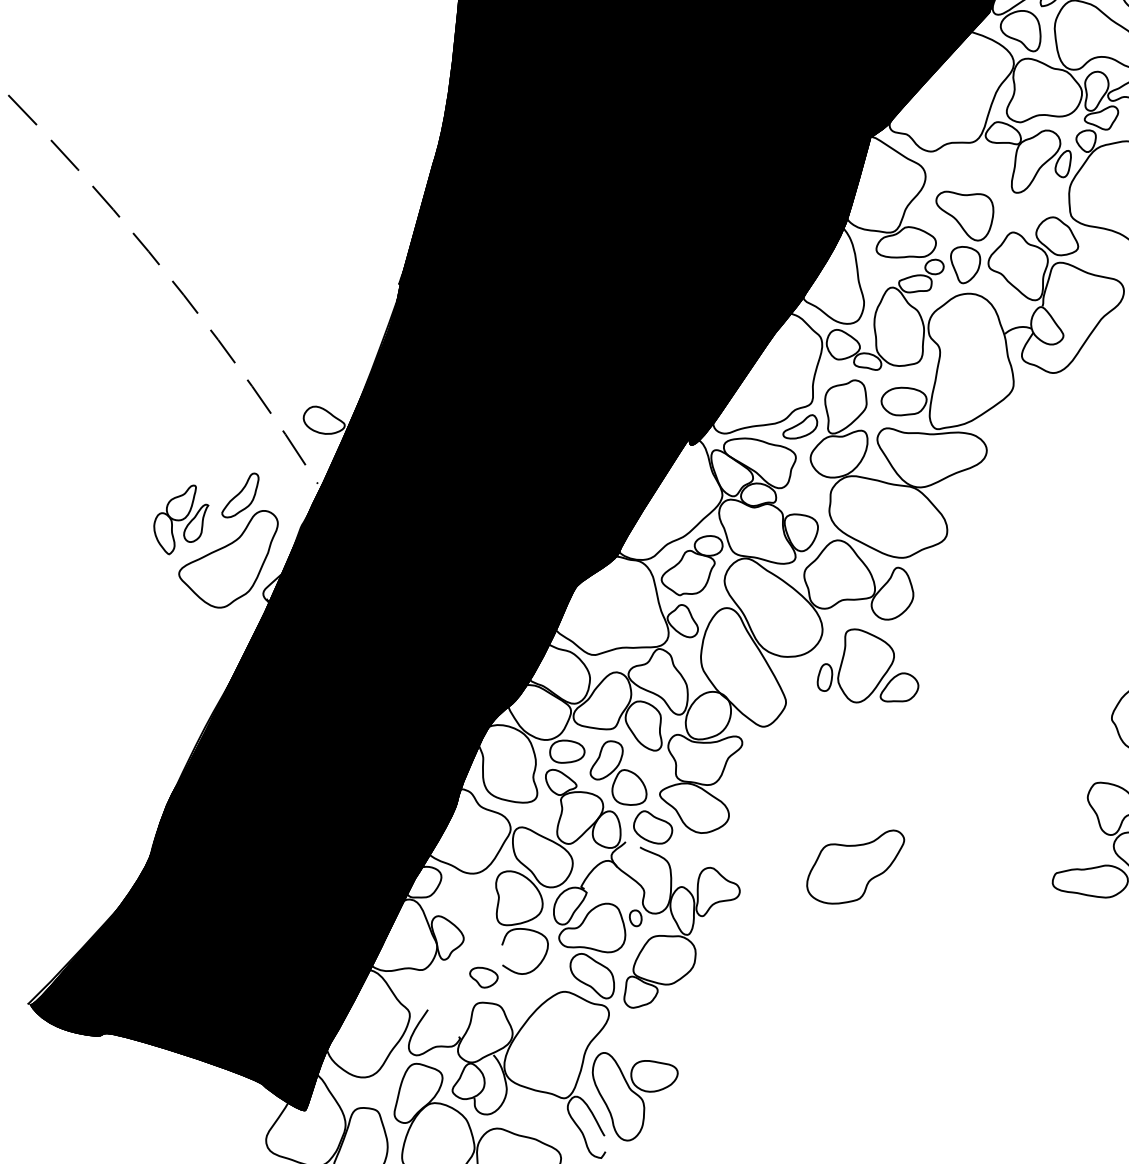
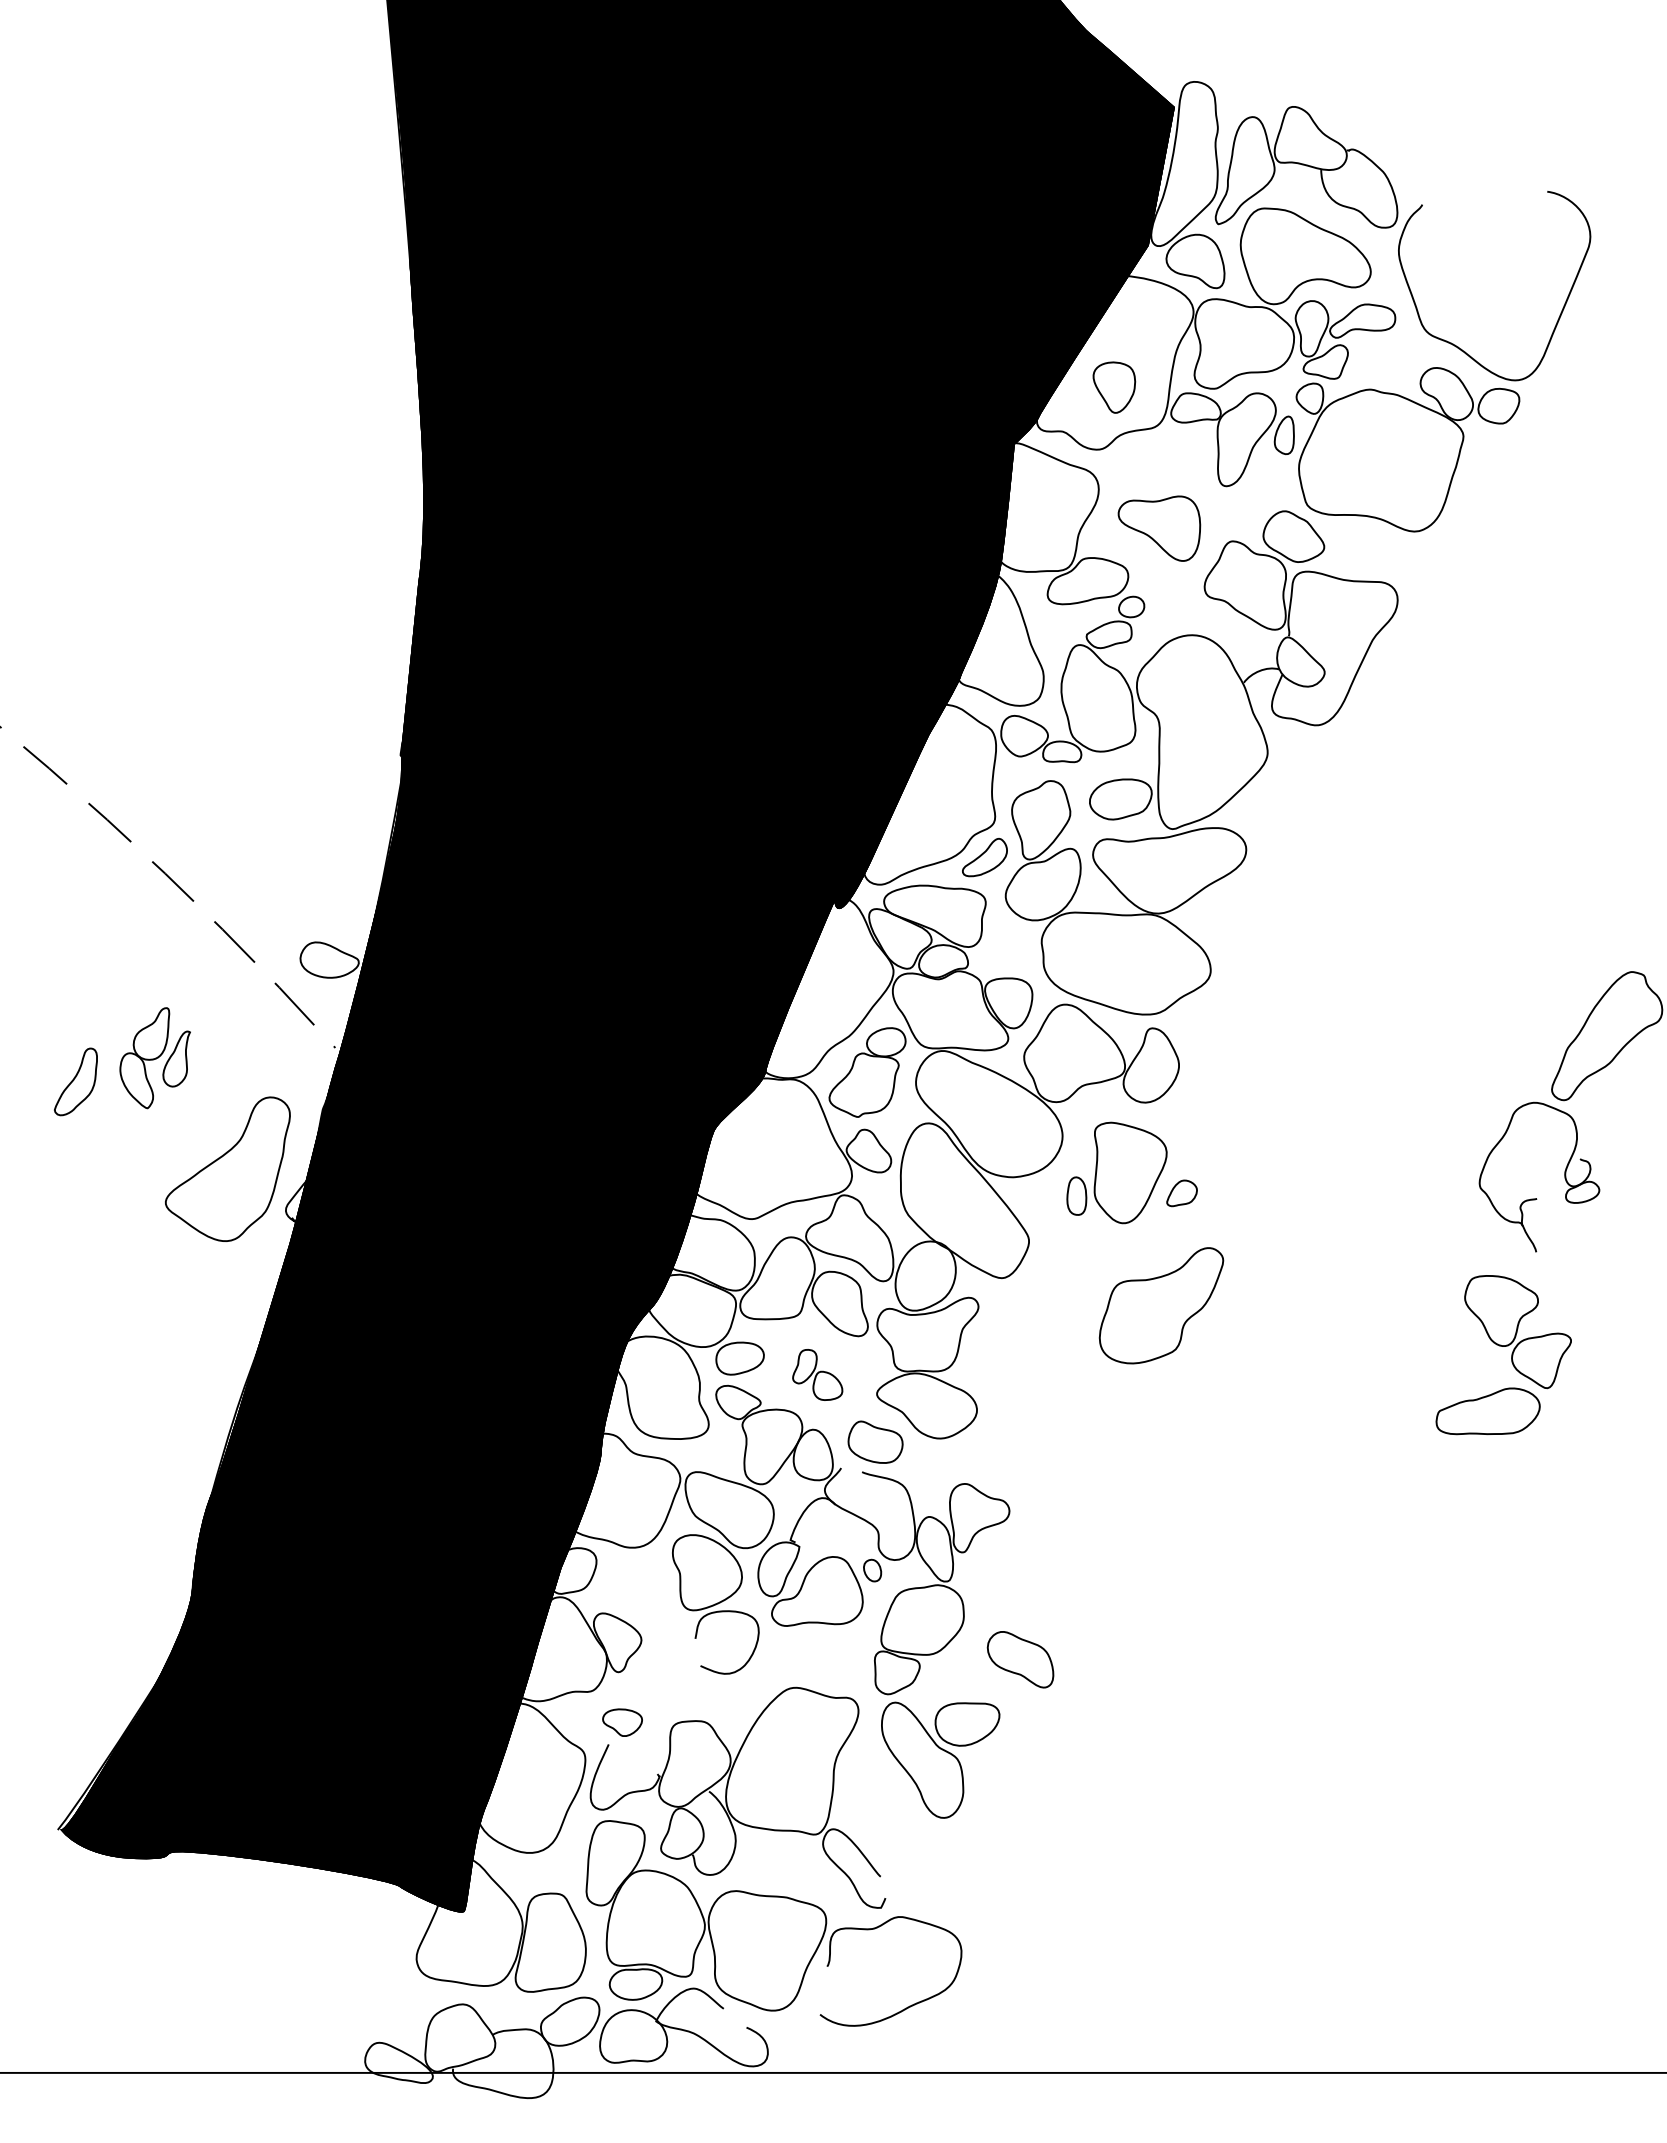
part: (964, 265) -> (1114, 387), moved
part: (240, 495) -> (75, 1081), moved
part: (180, 519) -> (154, 1058), moved
part: (899, 688) -> (1181, 1193), size x0.6
part: (620, 772) -> (817, 1374), size x0.6
part: (855, 865) -> (1161, 1305), moved
part: (592, 975) -> (1020, 1659), moved
part: (483, 977) -> (622, 1722), moved
part: (630, 1098) -> (940, 1759), moved

